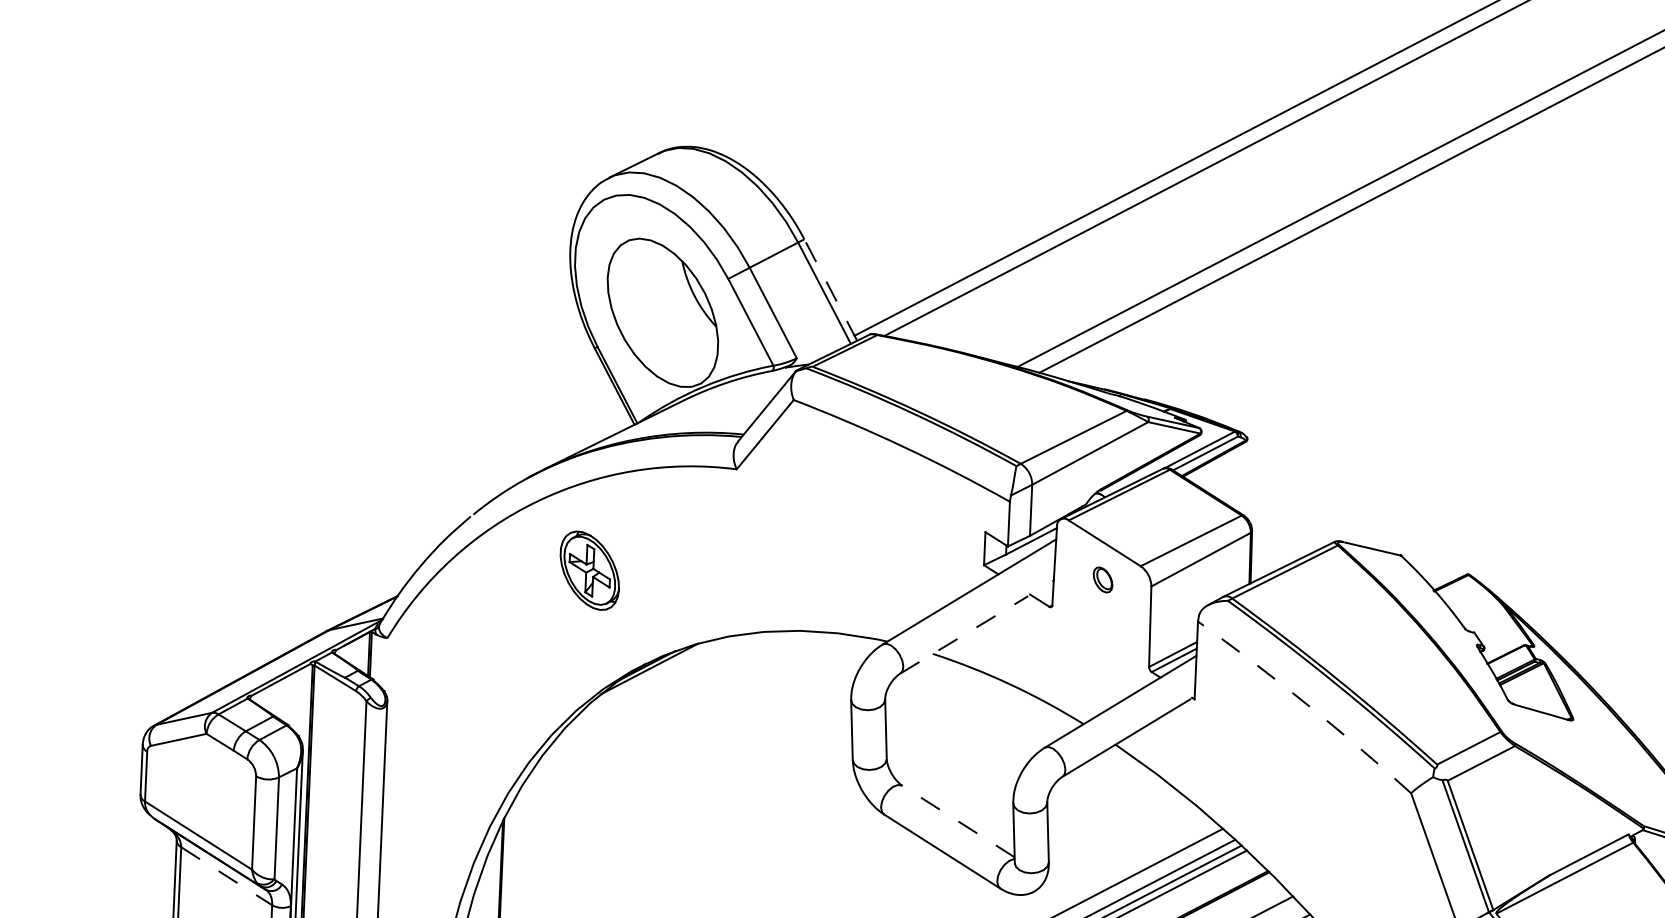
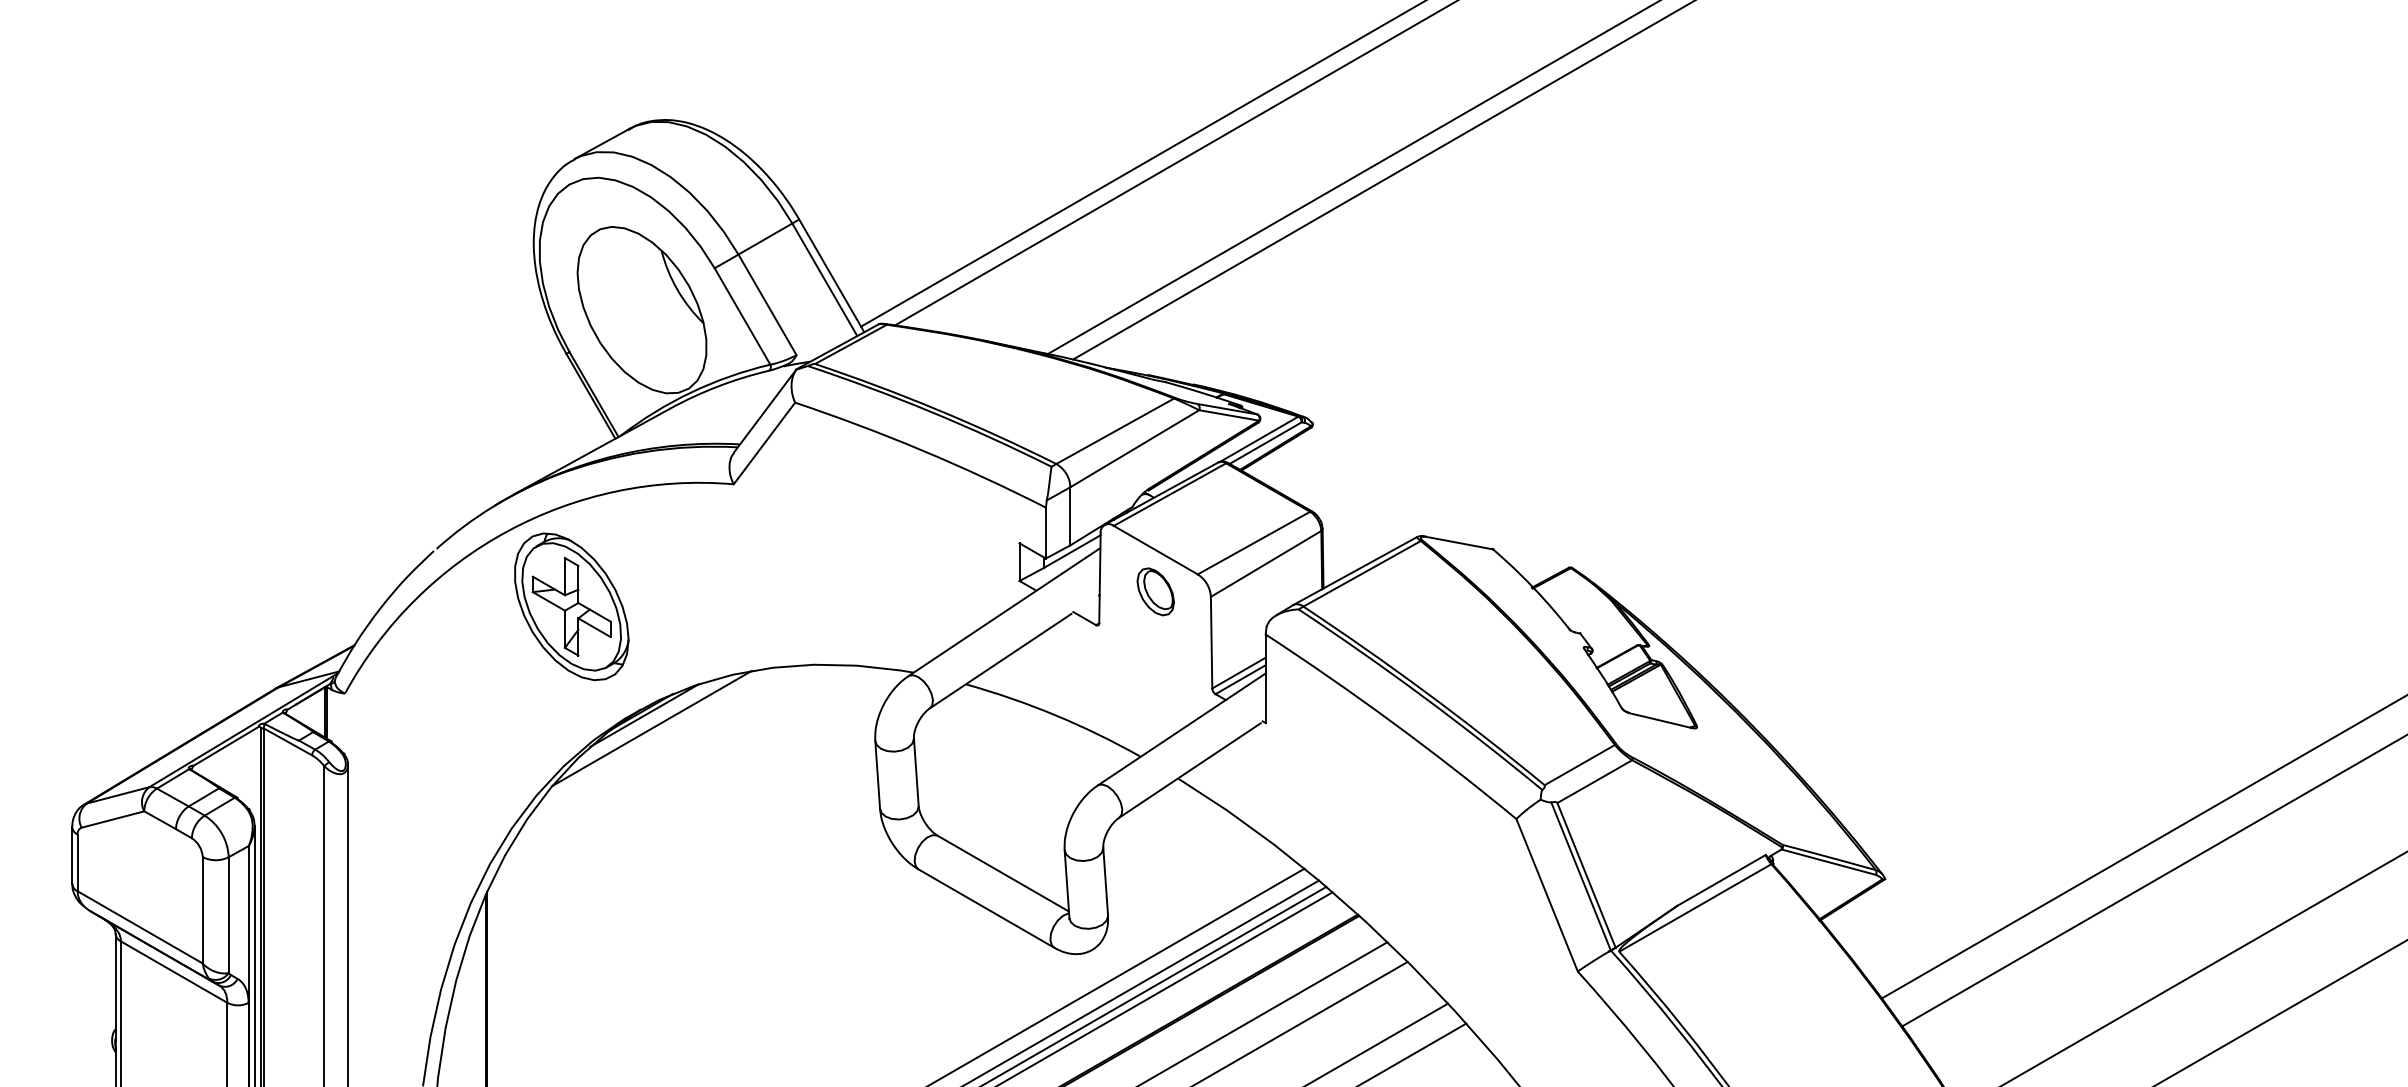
line: (830, 289) -> (831, 275), dashed -> solid
part: (589, 570) -> (571, 606), size x1.67
part: (1102, 579) -> (1155, 591), size x1.67
line: (964, 635) -> (1000, 661), dashed -> solid
line: (655, 680) -> (651, 728), added
arc: (1306, 704) -> (1393, 723), dashed -> solid
line: (958, 821) -> (1003, 873), dashed -> solid
line: (226, 876) -> (174, 972), dashed -> solid

